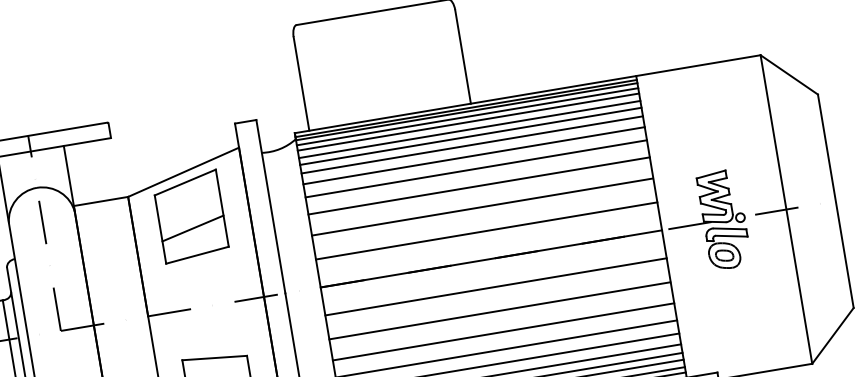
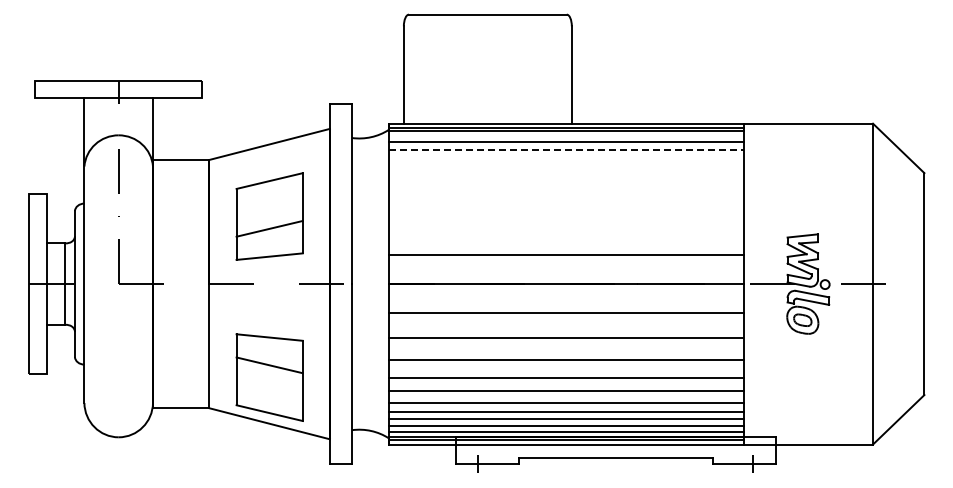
line: (466, 117) -> (565, 136), removed
line: (469, 129) -> (566, 149), solid -> dashed
line: (470, 136) -> (565, 156), removed
line: (471, 144) -> (565, 165), removed
line: (473, 155) -> (565, 176), removed
line: (475, 169) -> (565, 190), removed
line: (478, 186) -> (565, 208), removed
line: (481, 207) -> (565, 230), removed
part: (190, 216) -> (269, 216), moved

